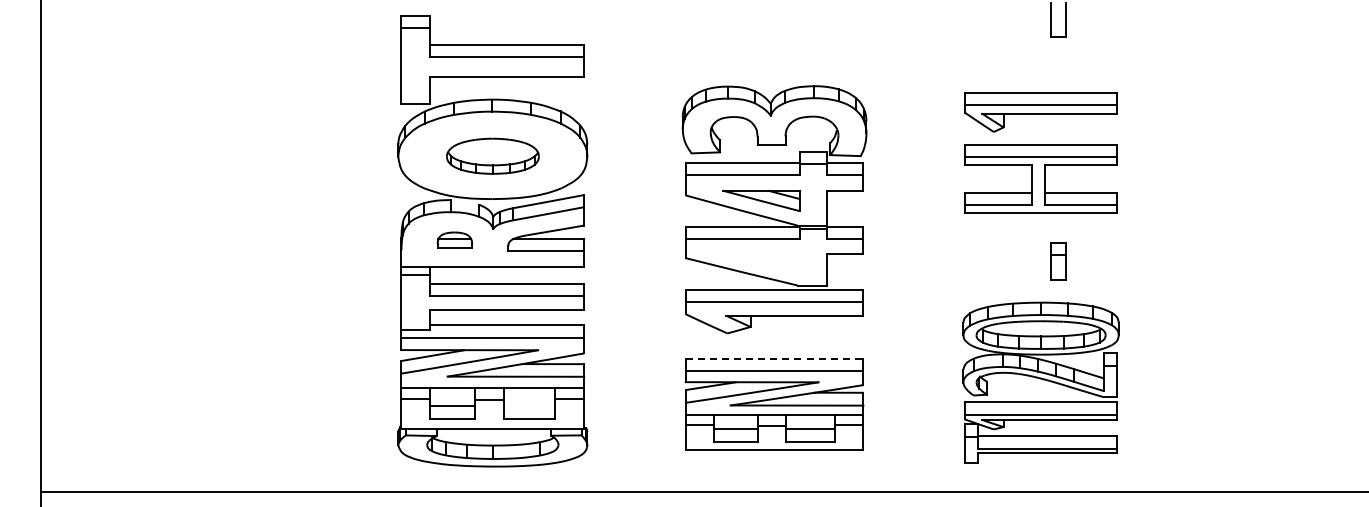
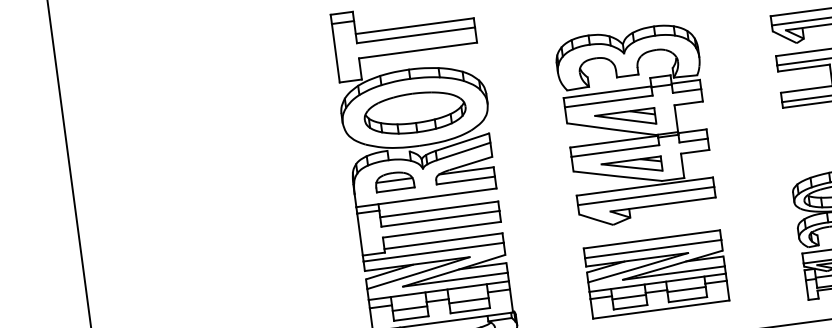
part: (492, 156) -> (414, 113), size x1.43
part: (454, 239) -> (394, 180), size x1.43
part: (761, 263) -> (632, 167), added
line: (774, 358) -> (651, 239), dashed -> solid
line: (529, 405) -> (468, 300), added

